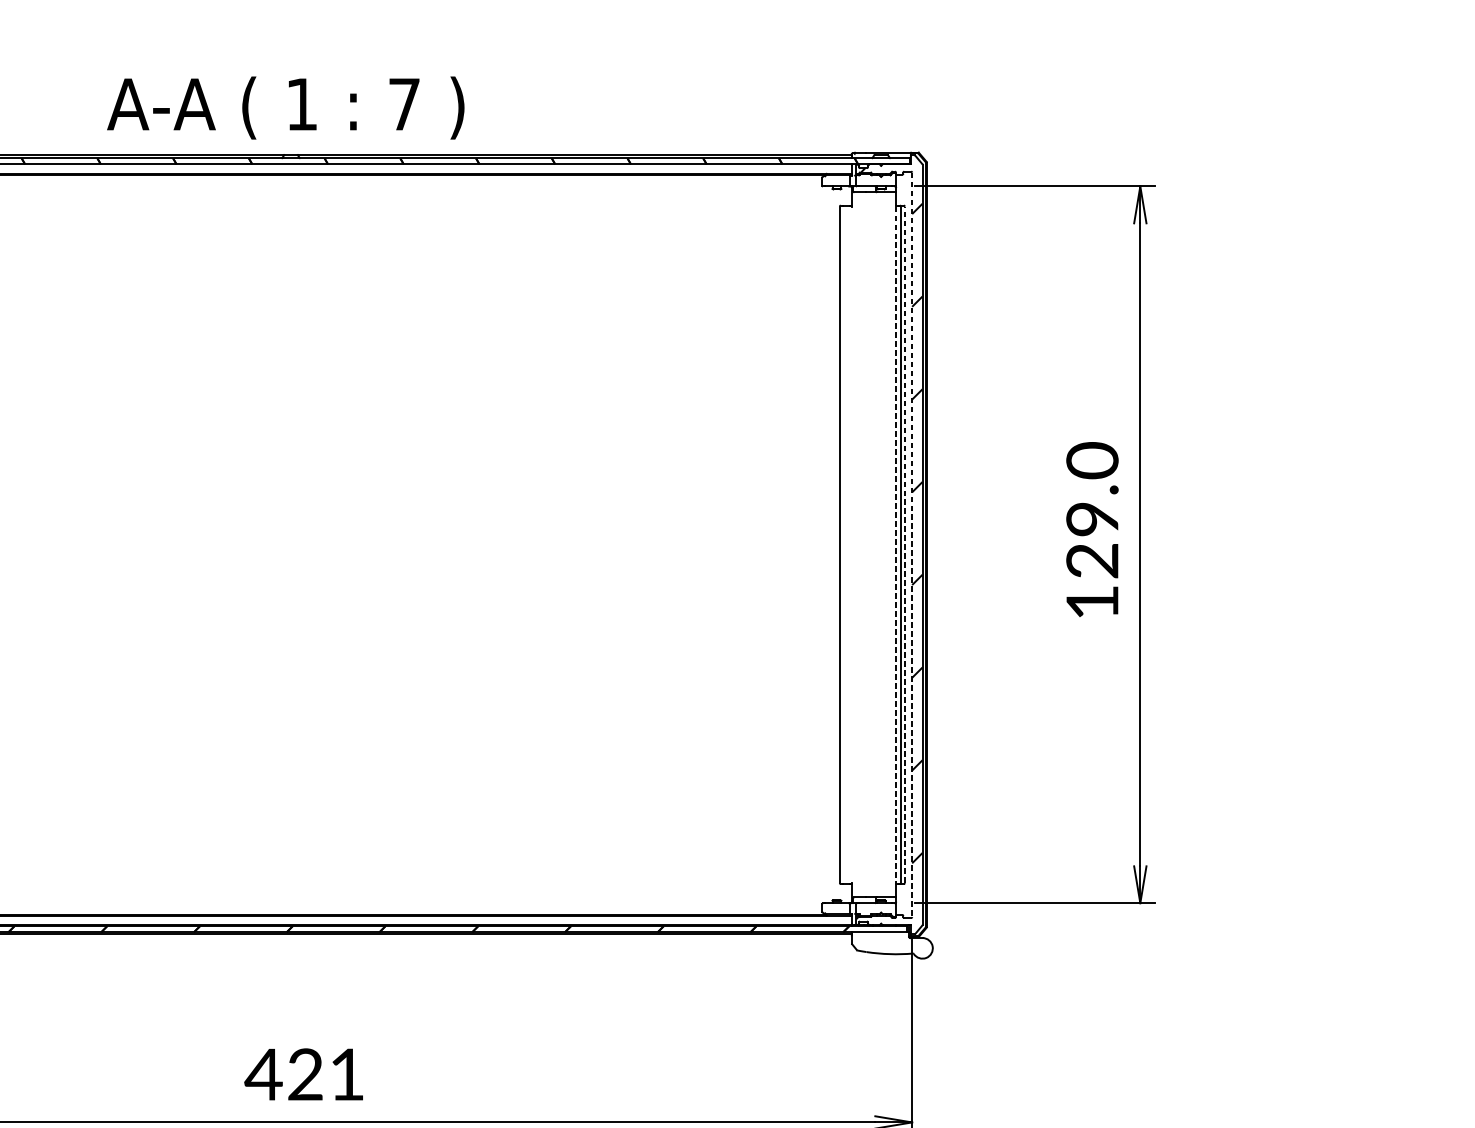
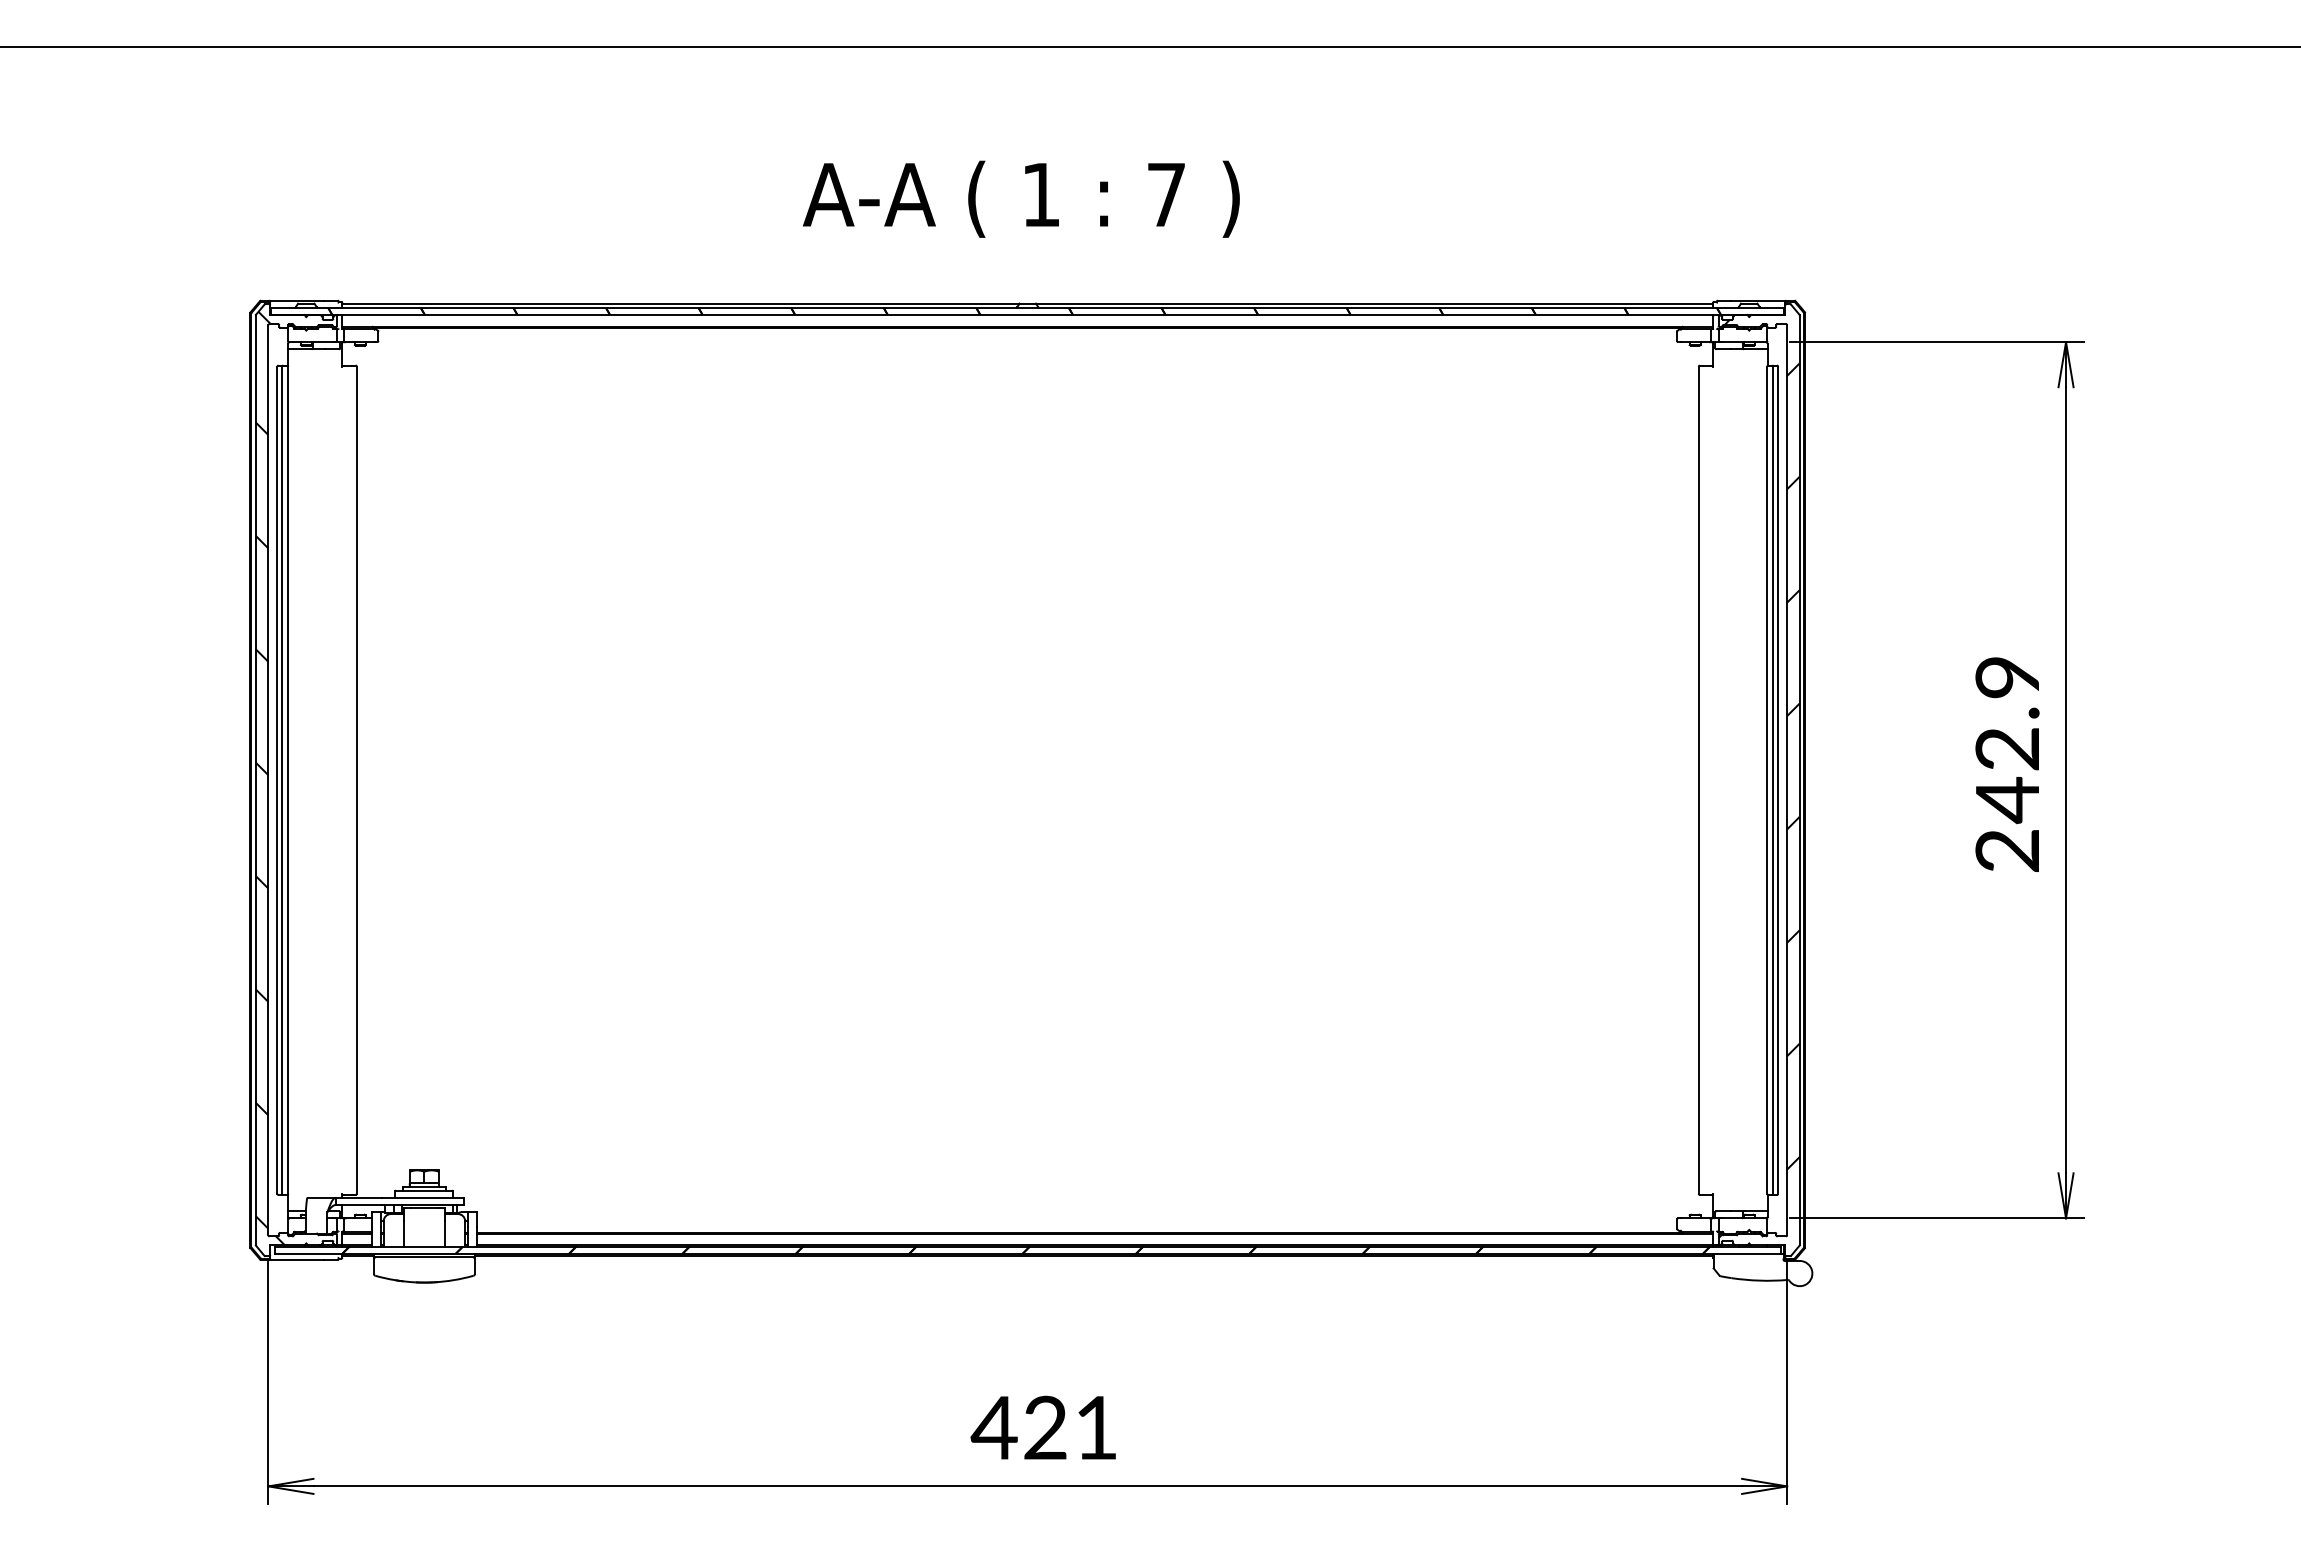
text: (285, 107) -> (1021, 198), moved
text: (1092, 530) -> (2007, 762), 129.0 -> 242.9
line: (896, 545) -> (1767, 780), dashed -> solid
line: (905, 545) -> (1778, 780), dashed -> solid
line: (912, 545) -> (1787, 780), dashed -> solid

